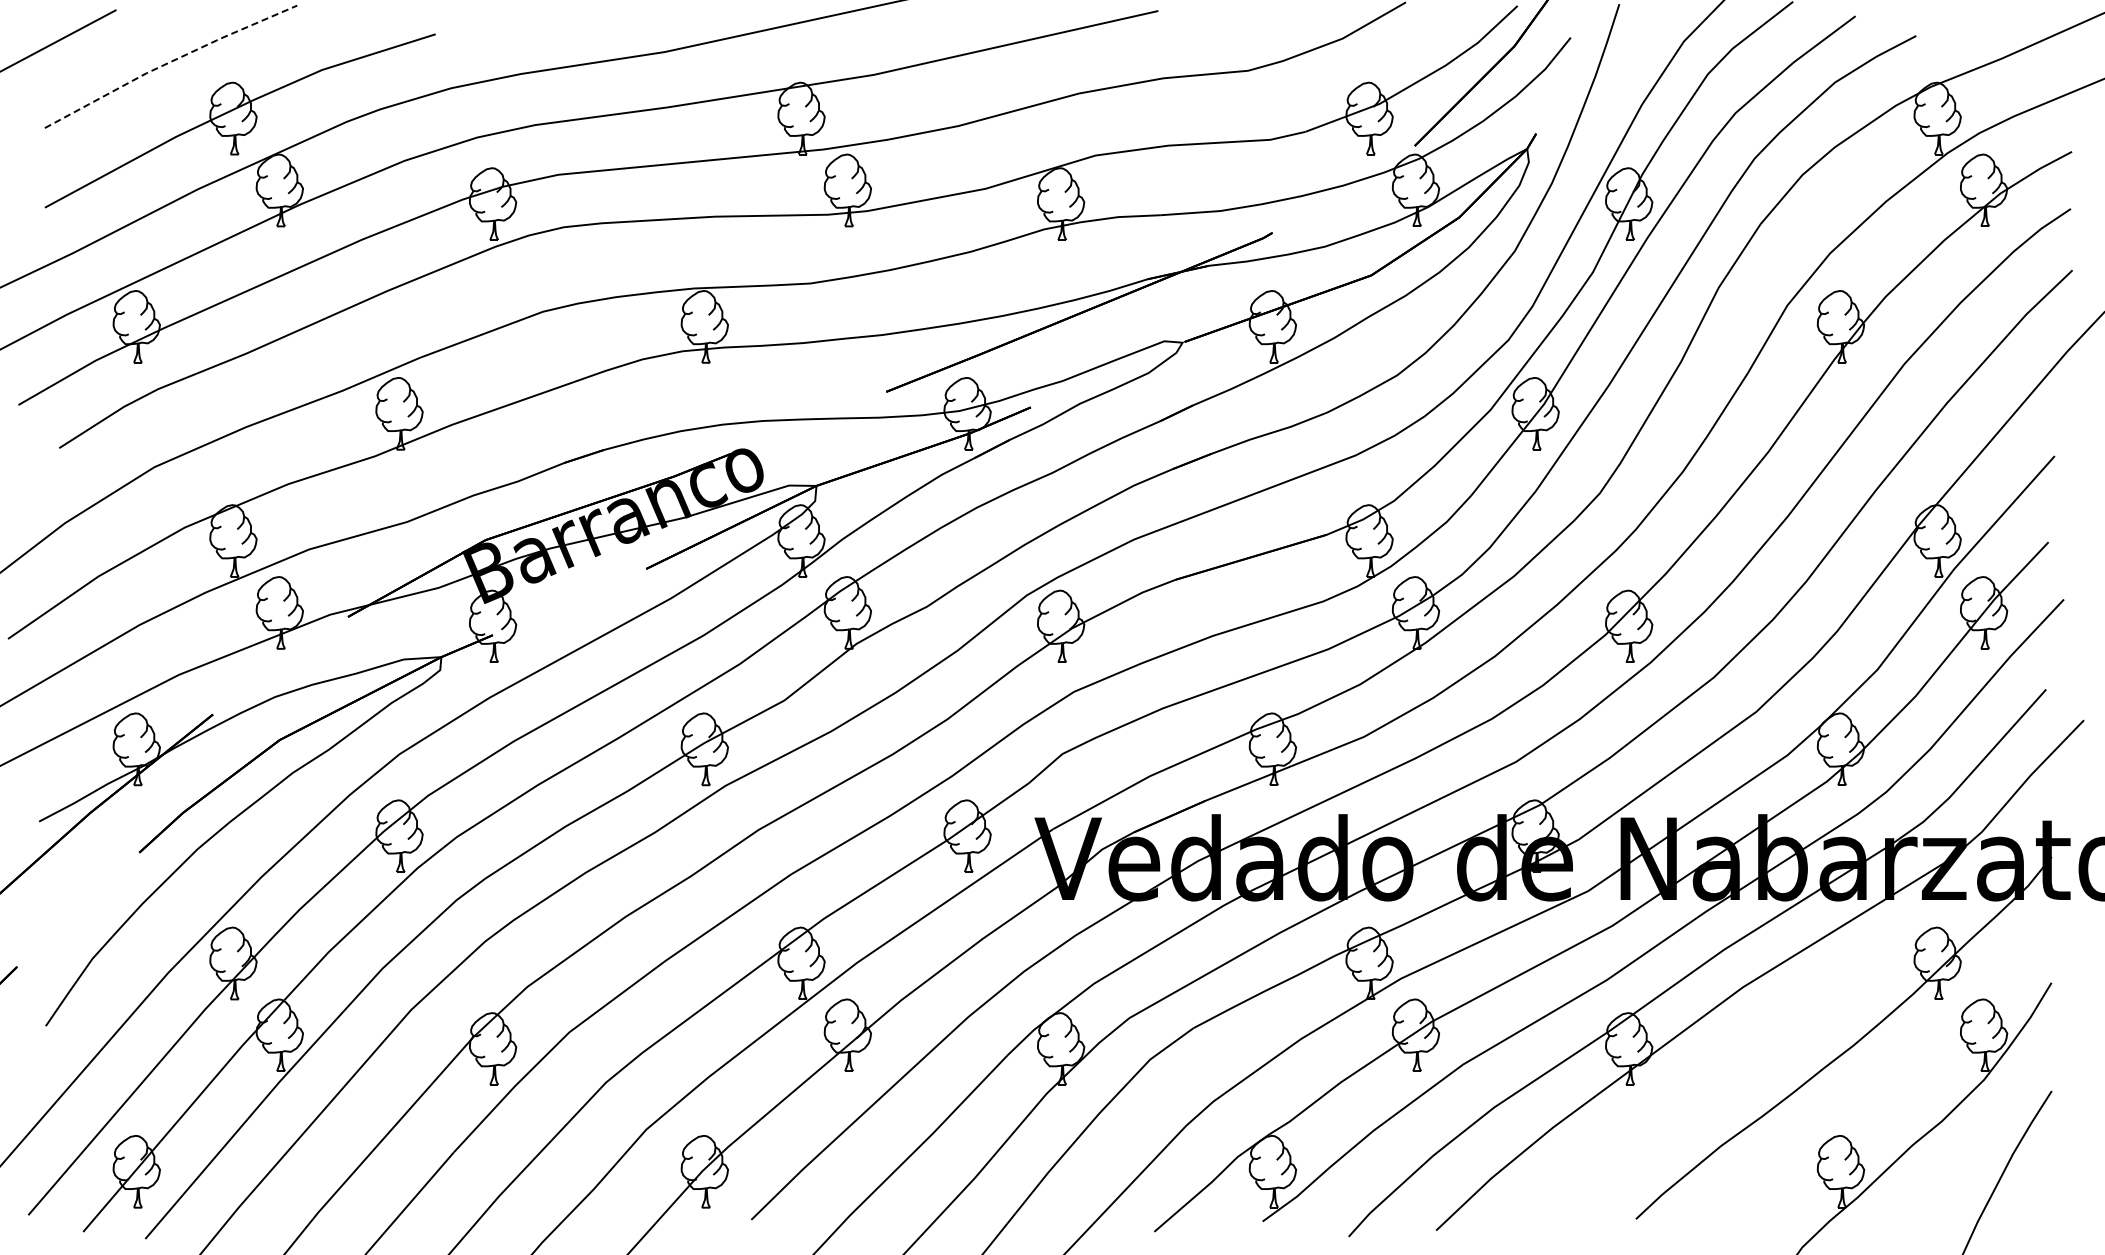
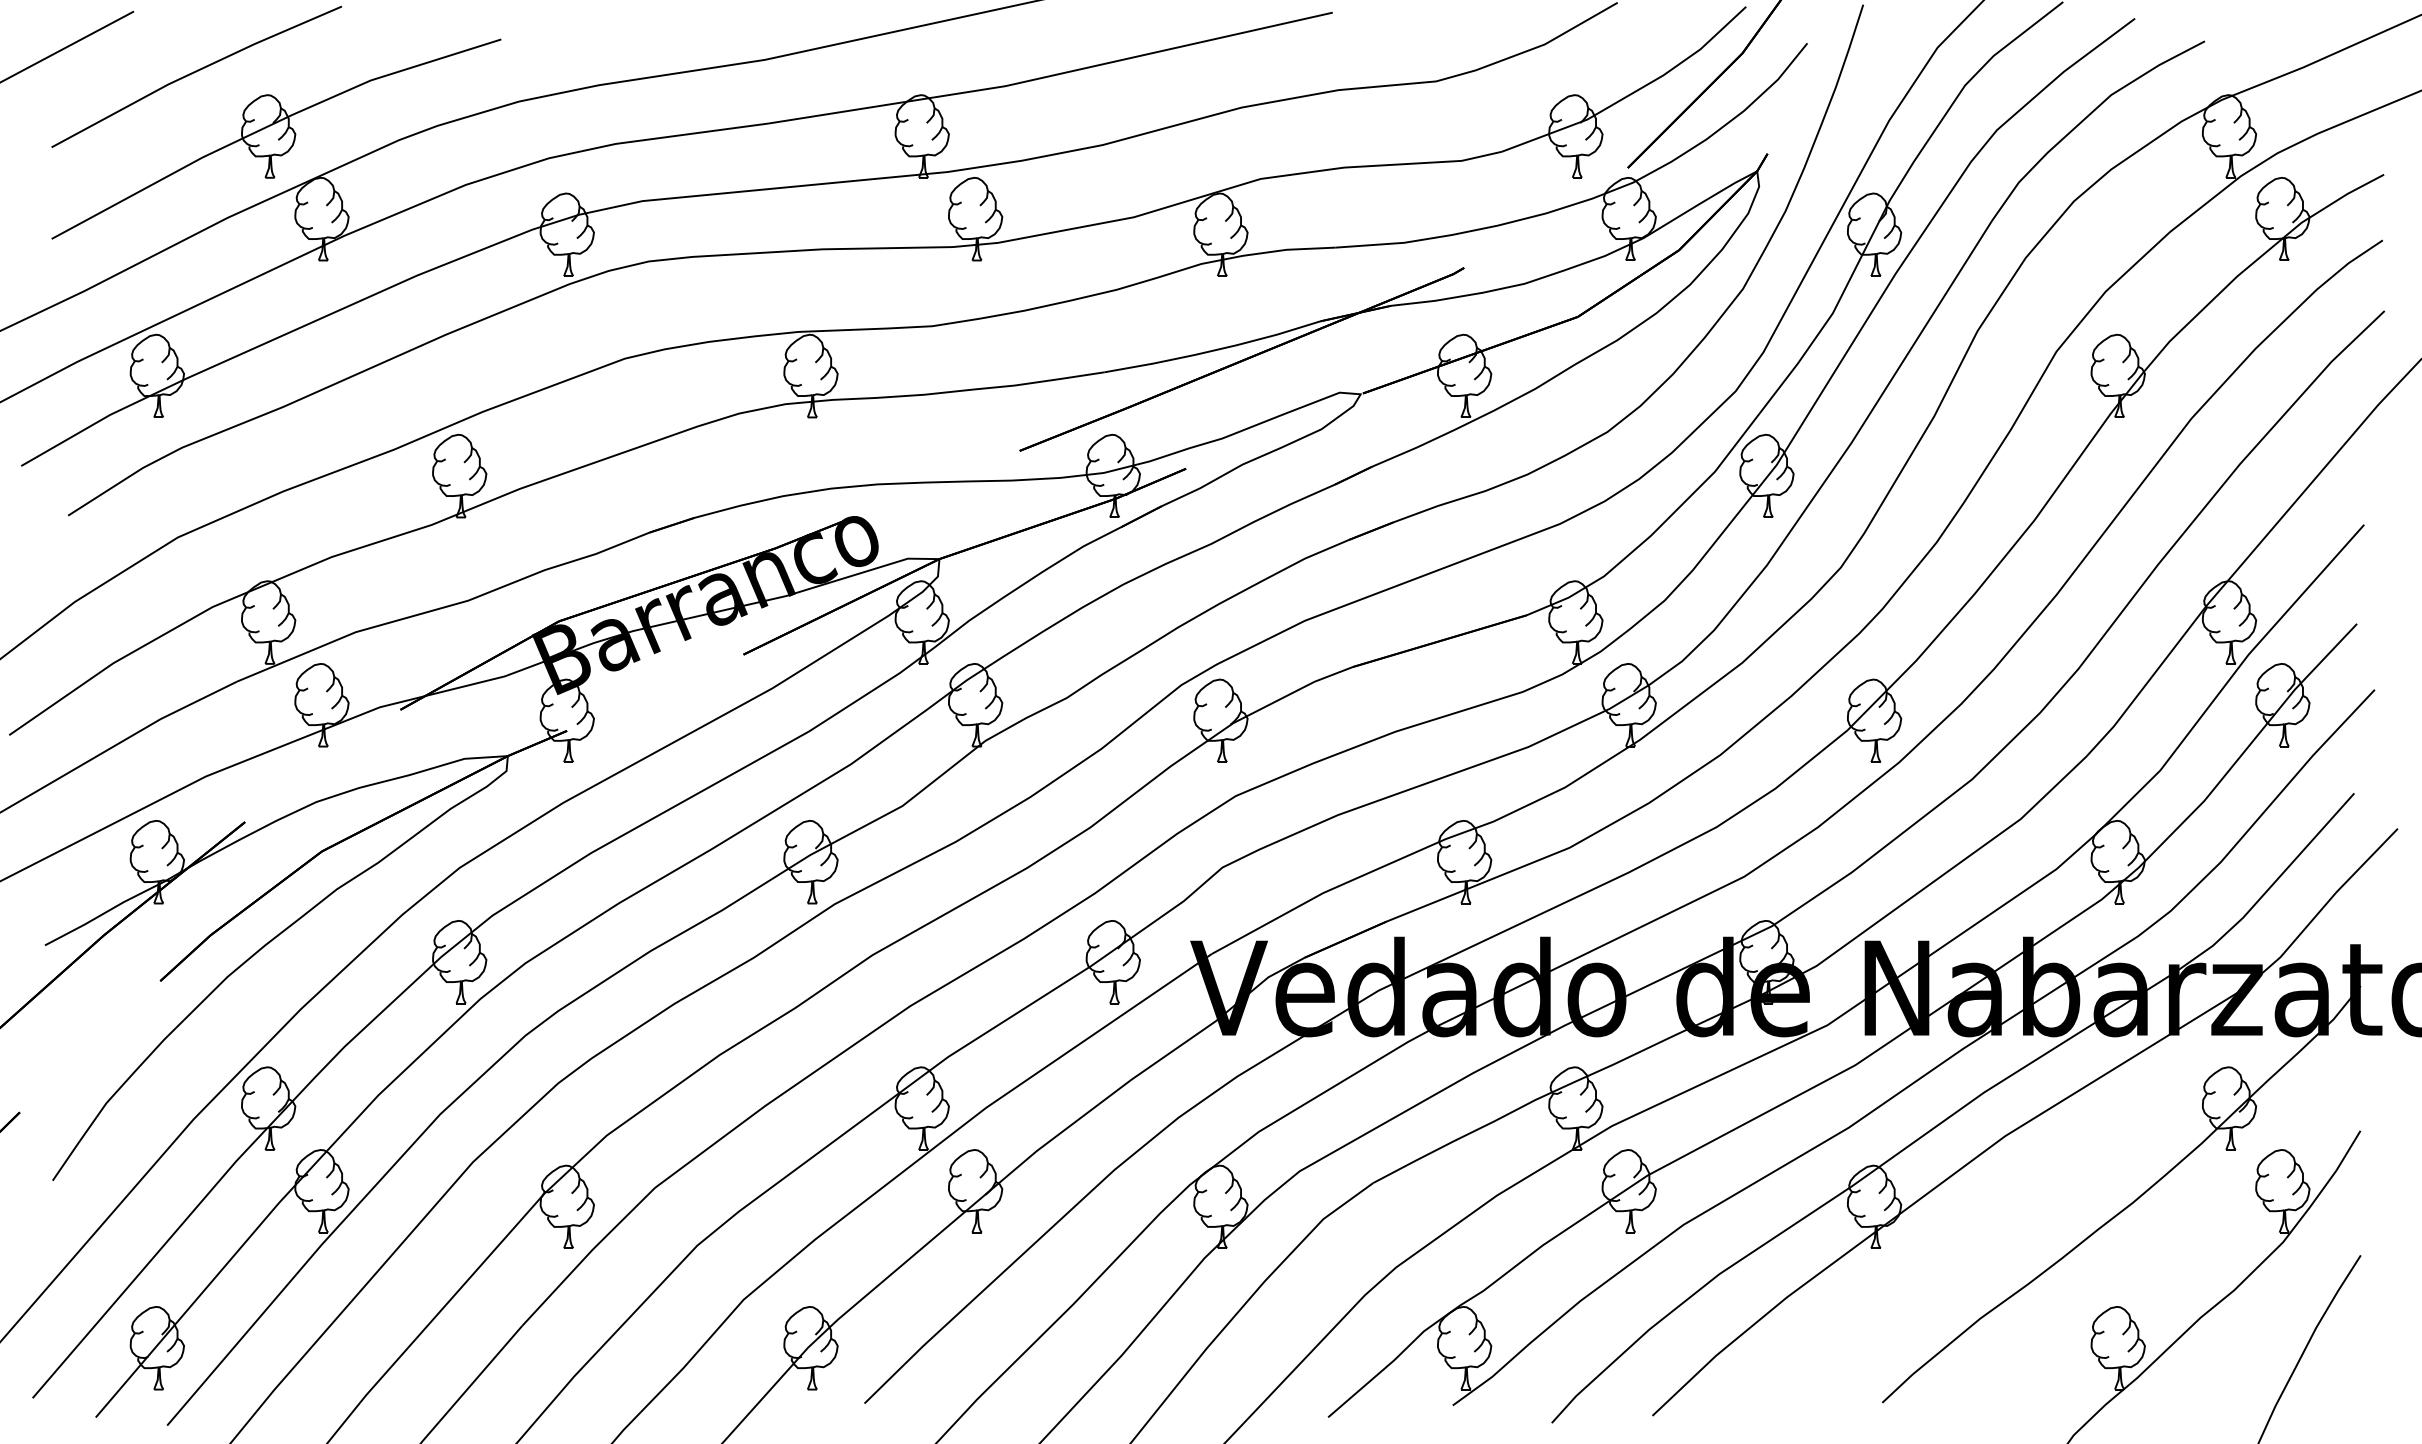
line: (168, 62) -> (193, 71), dashed -> solid

